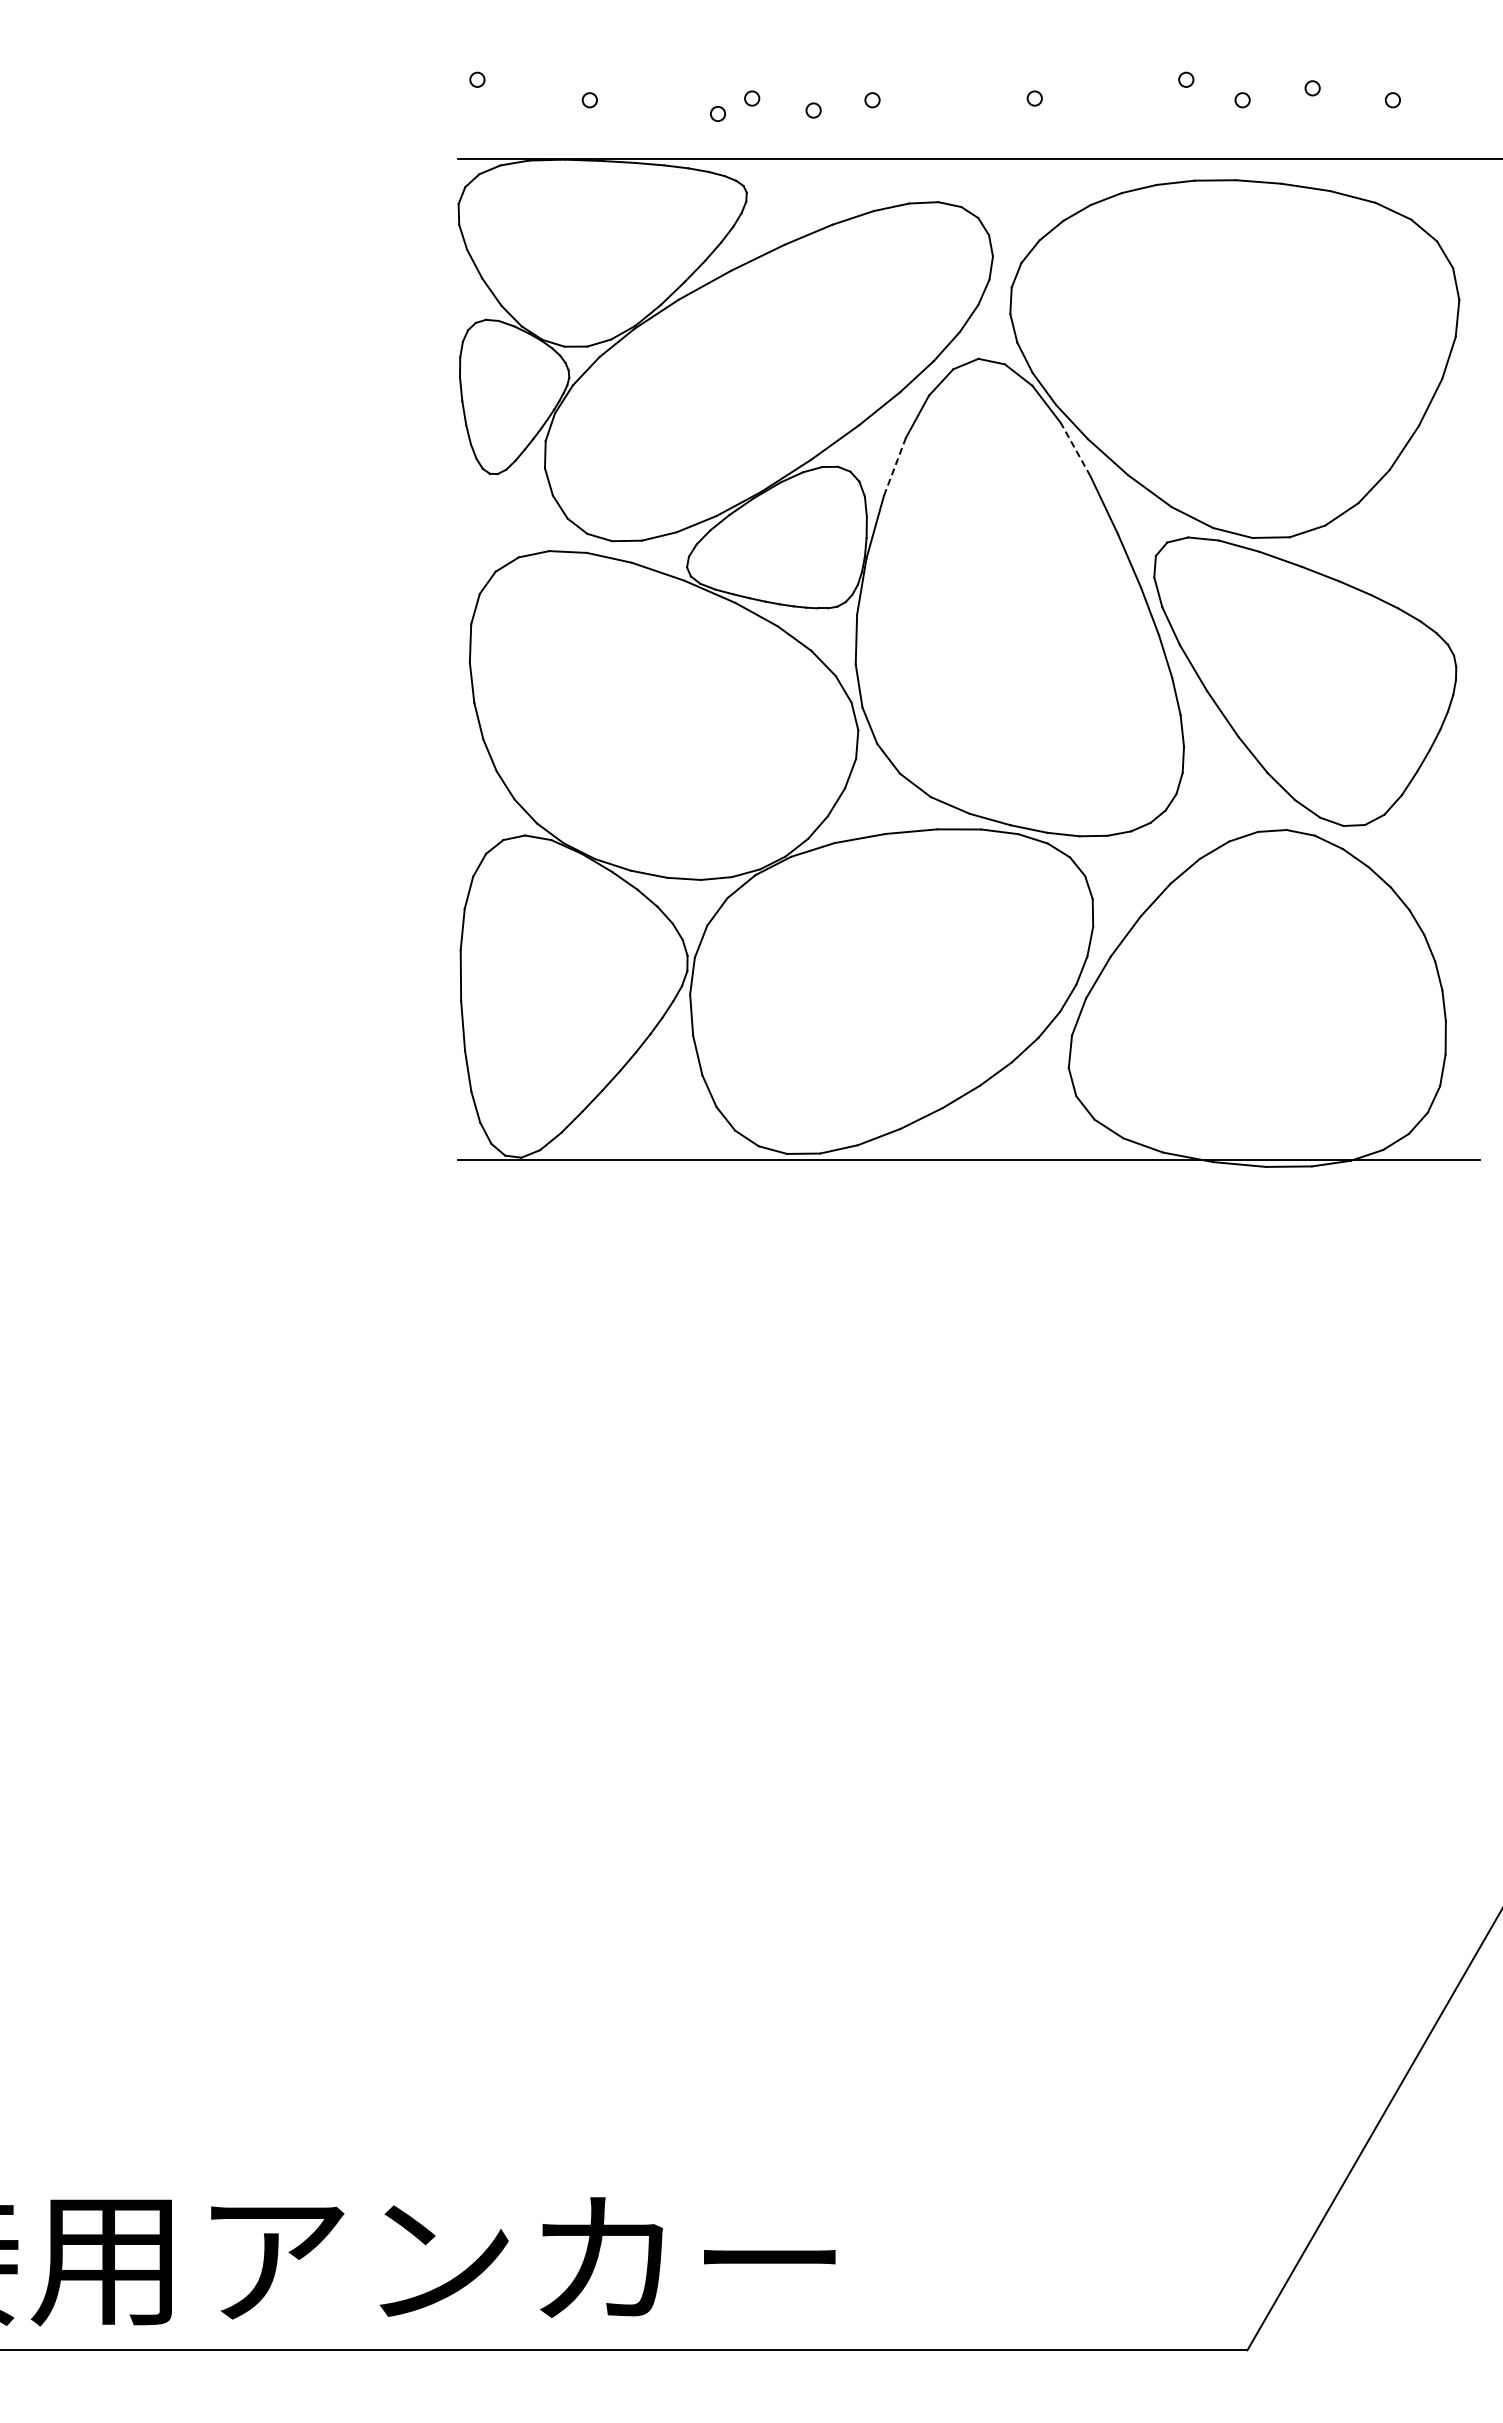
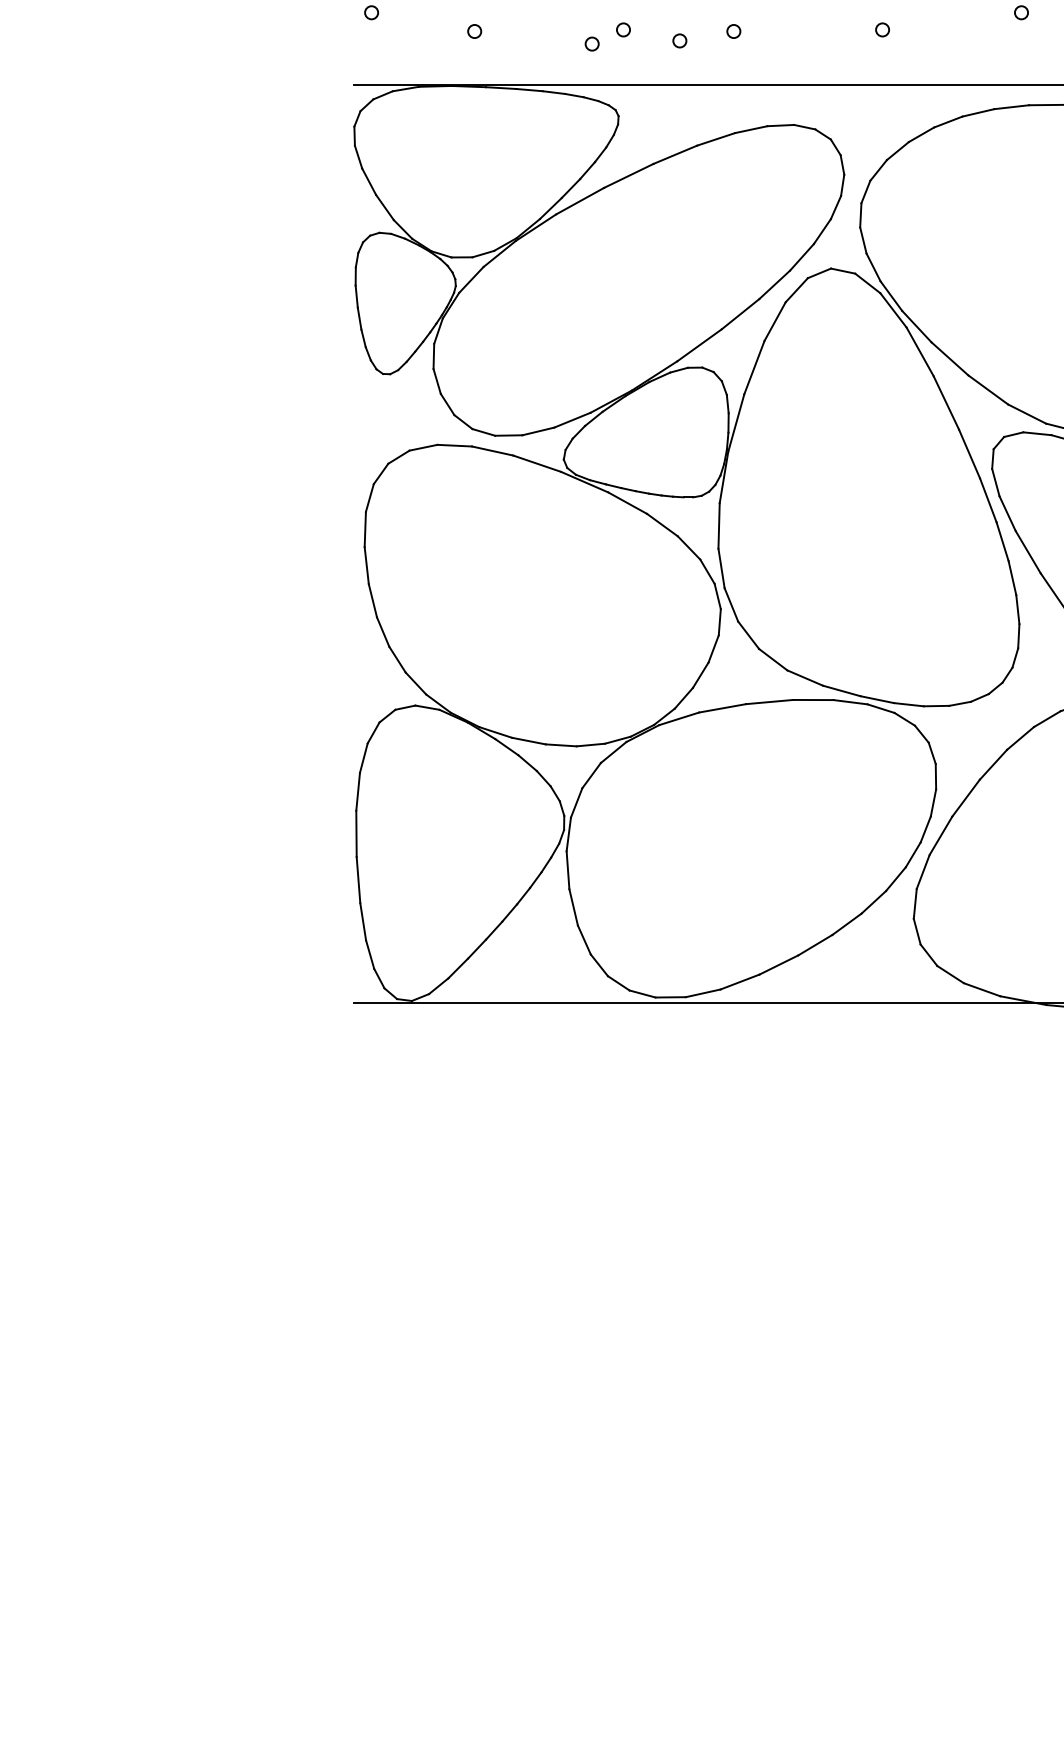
line: (1075, 449) -> (919, 351), dashed -> solid
line: (894, 467) -> (753, 368), dashed -> solid

